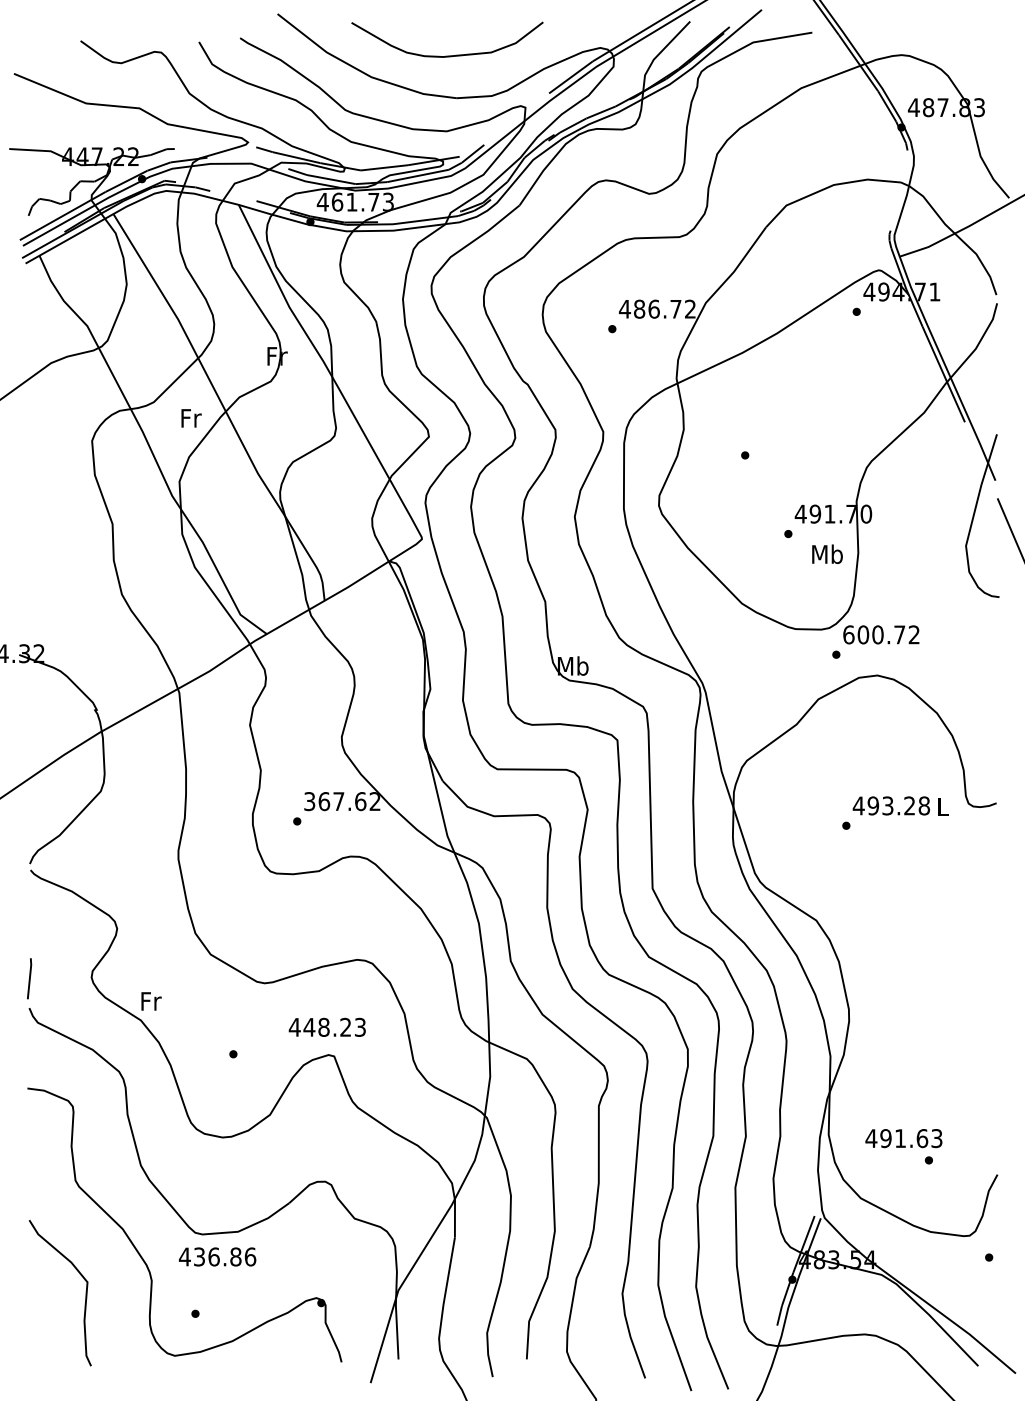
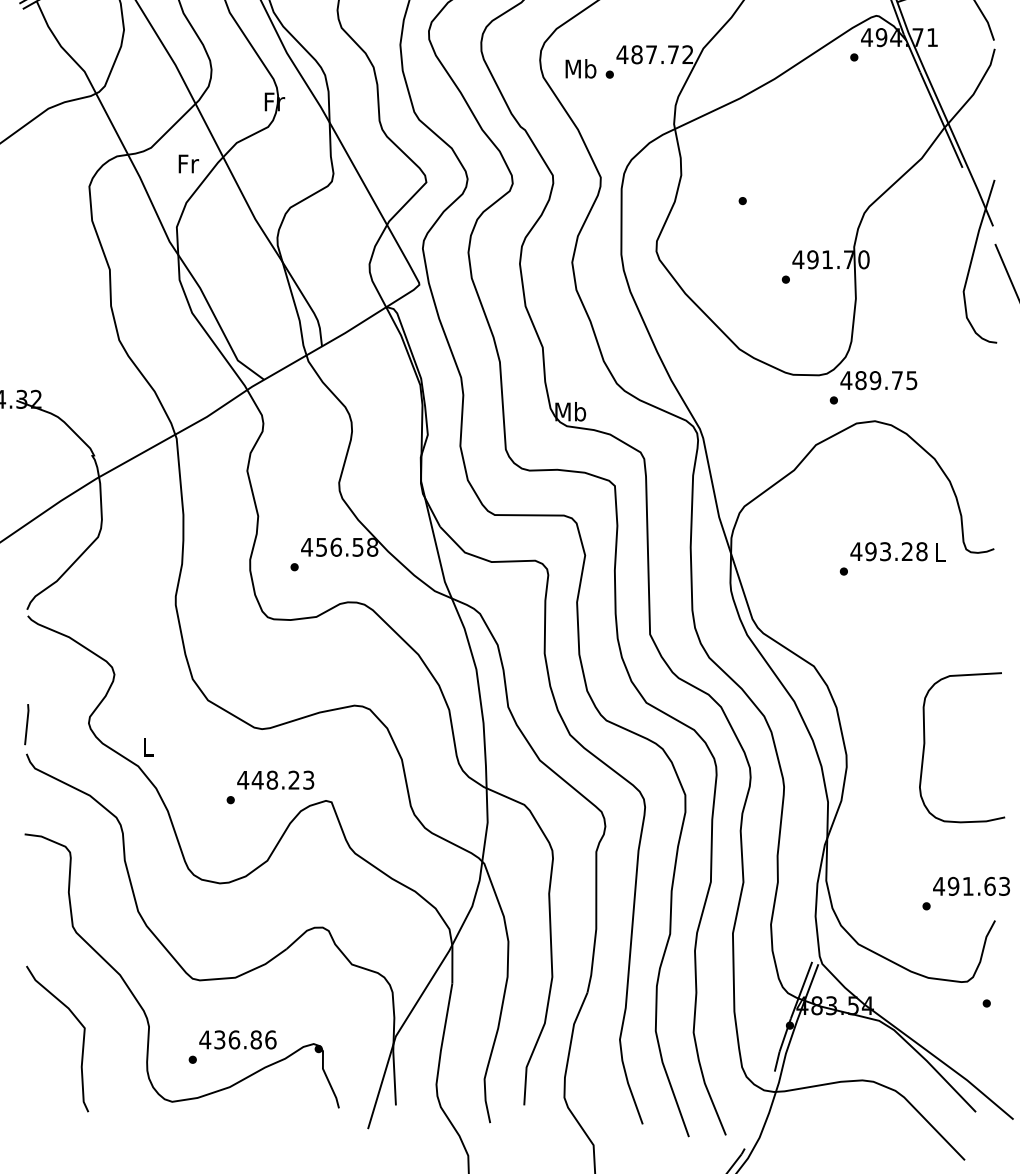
text: (653, 308) -> (651, 54), 486.72 -> 487.72
text: (827, 553) -> (580, 68), moved
text: (880, 634) -> (878, 380), 600.72 -> 489.75
text: (341, 801) -> (338, 547), 367.62 -> 456.58
text: (151, 1001) -> (148, 747), Fr -> L
curve: (927, 1001) -> (925, 747), added
text: (326, 1026) -> (274, 779), moved
text: (903, 1138) -> (971, 886), moved
text: (217, 1256) -> (237, 1039), moved

